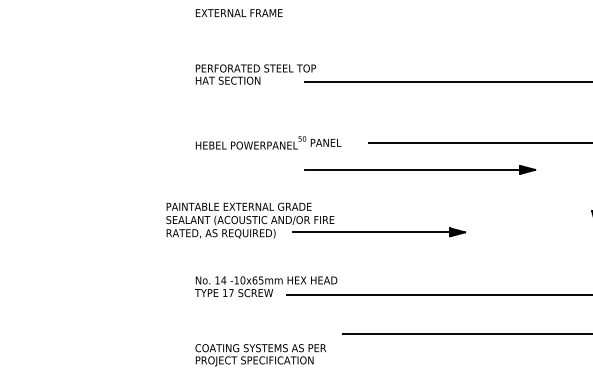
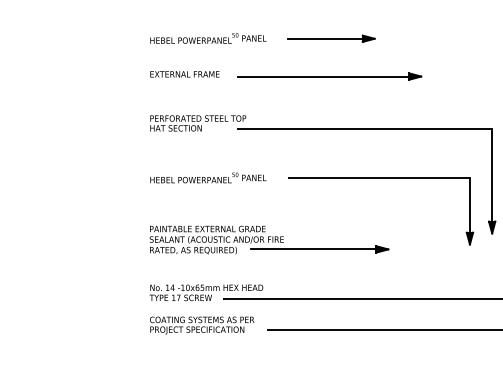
part: (420, 169) -> (329, 76), moved
part: (316, 219) -> (269, 239), moved
text: (261, 355) -> (202, 325), moved

